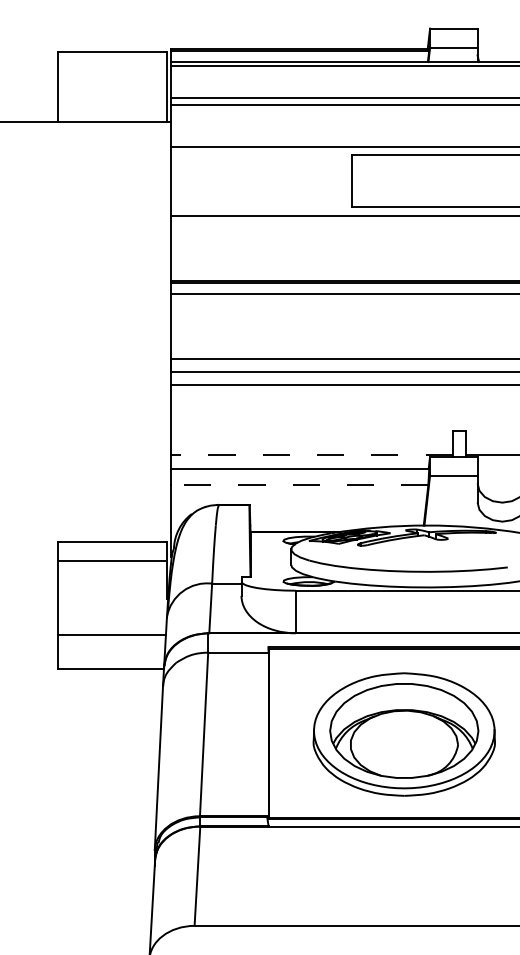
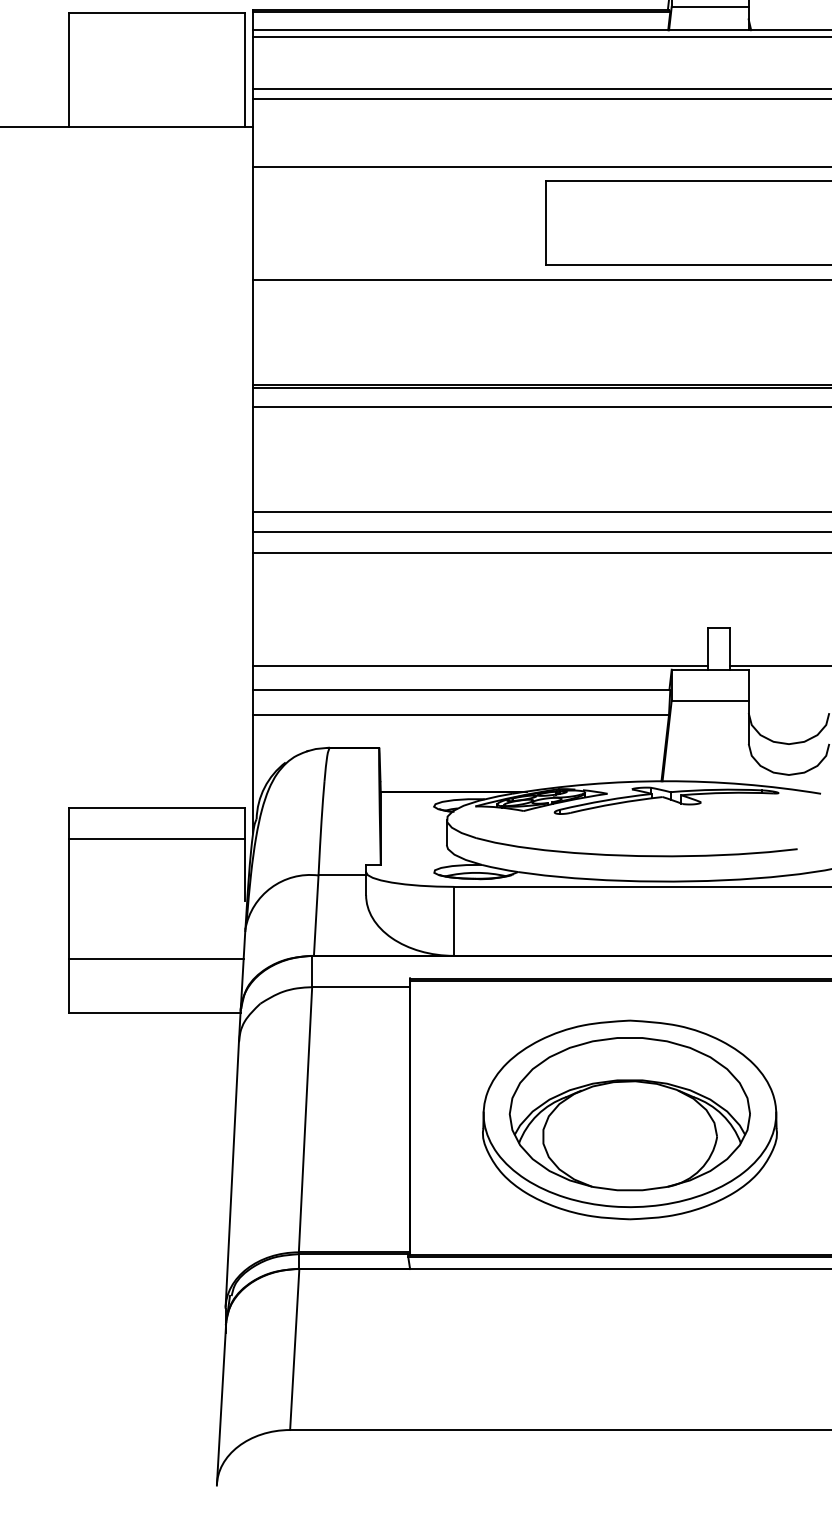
line: (312, 454) -> (481, 666), dashed -> solid
line: (299, 484) -> (460, 714), dashed -> solid

